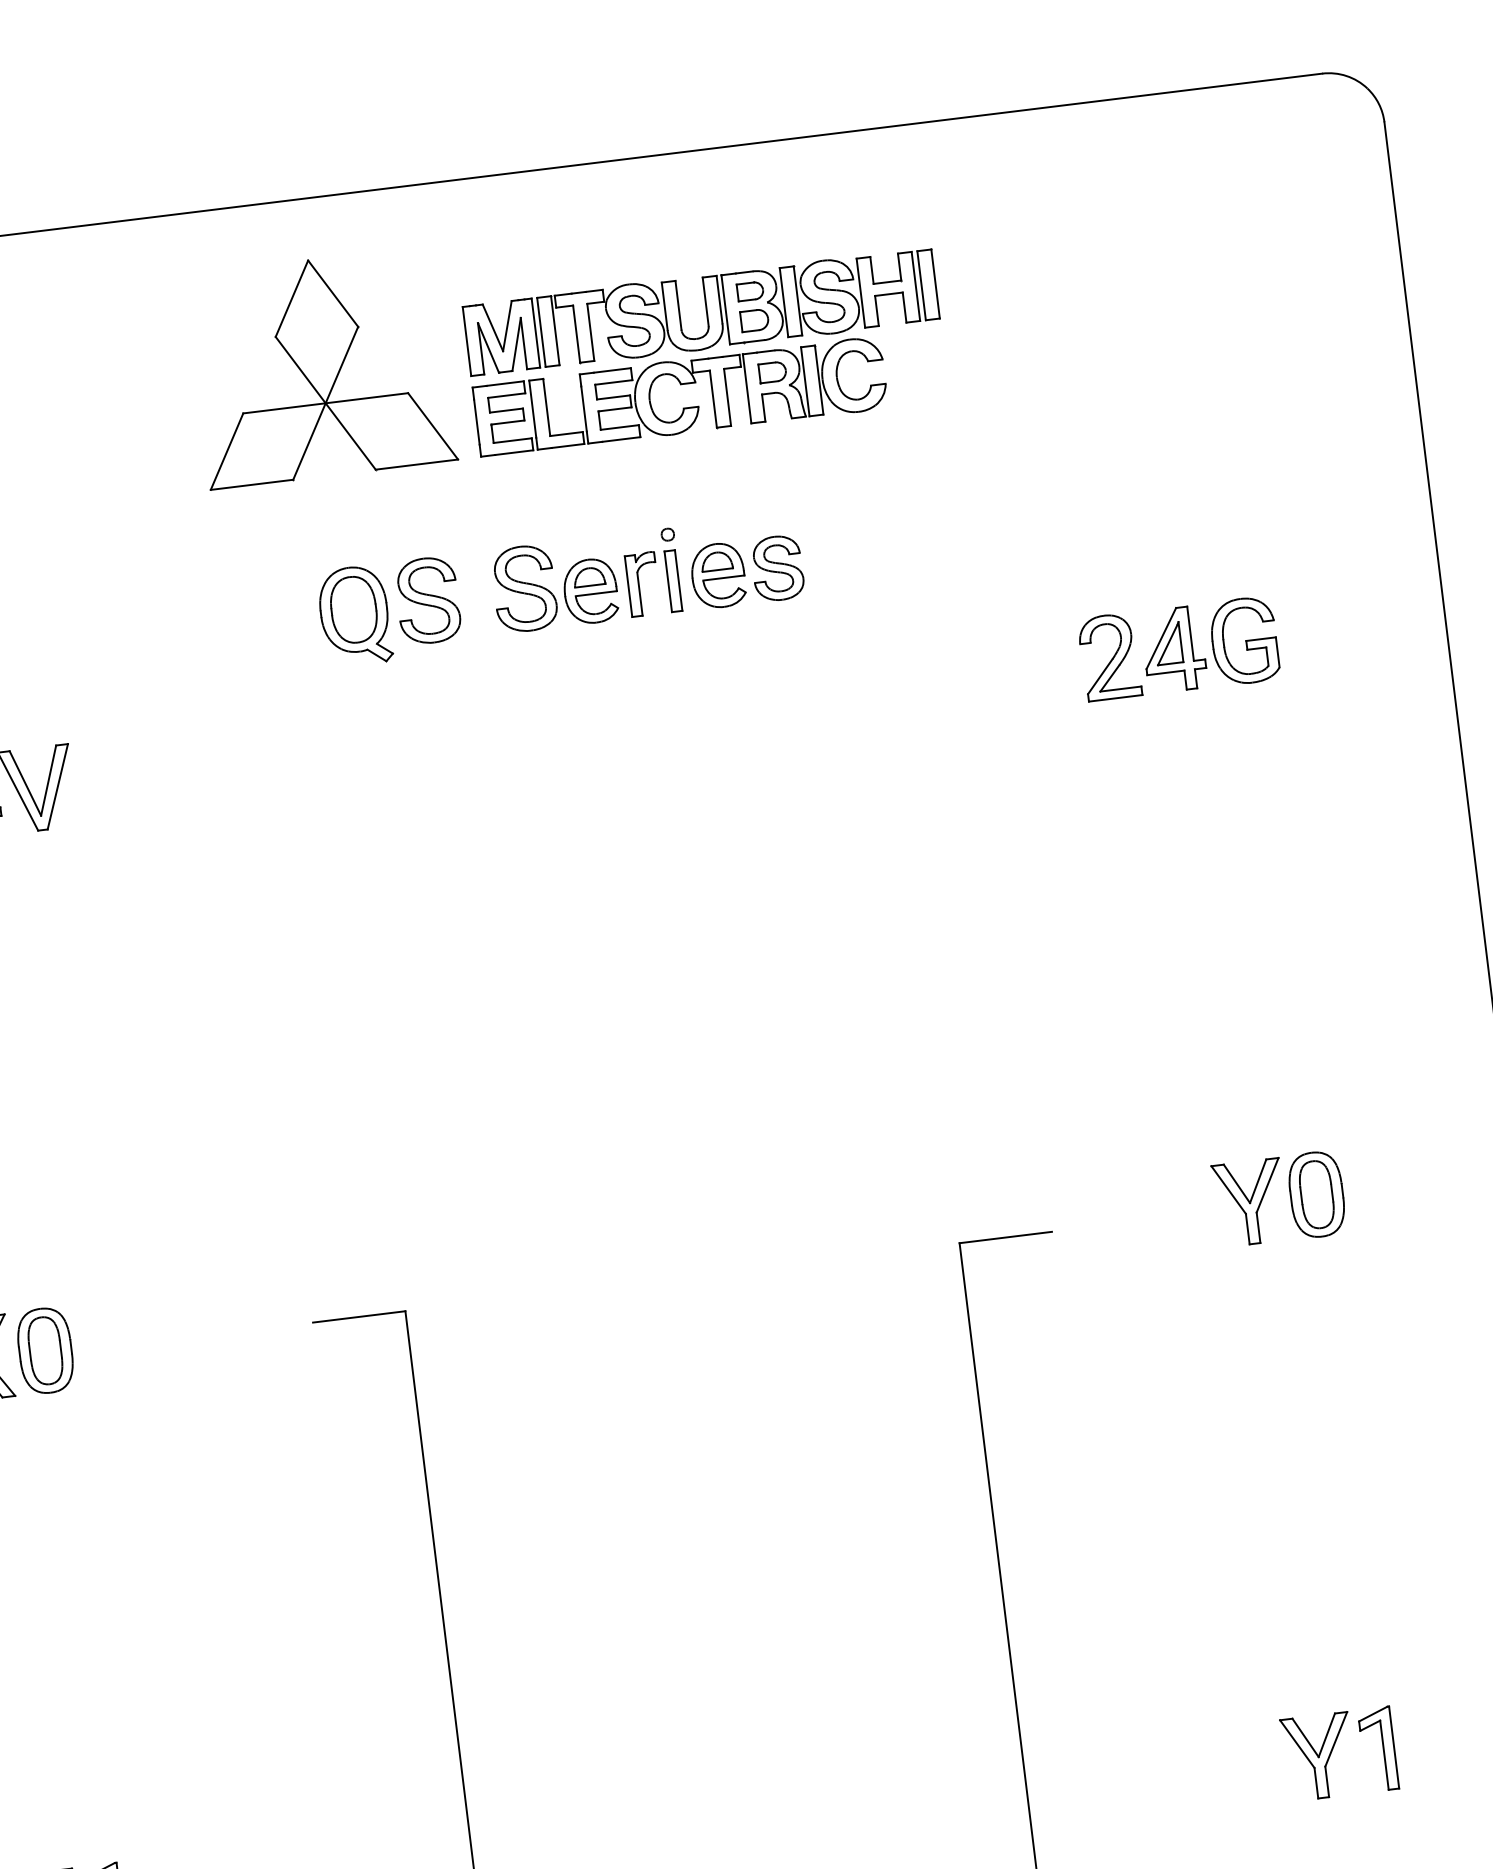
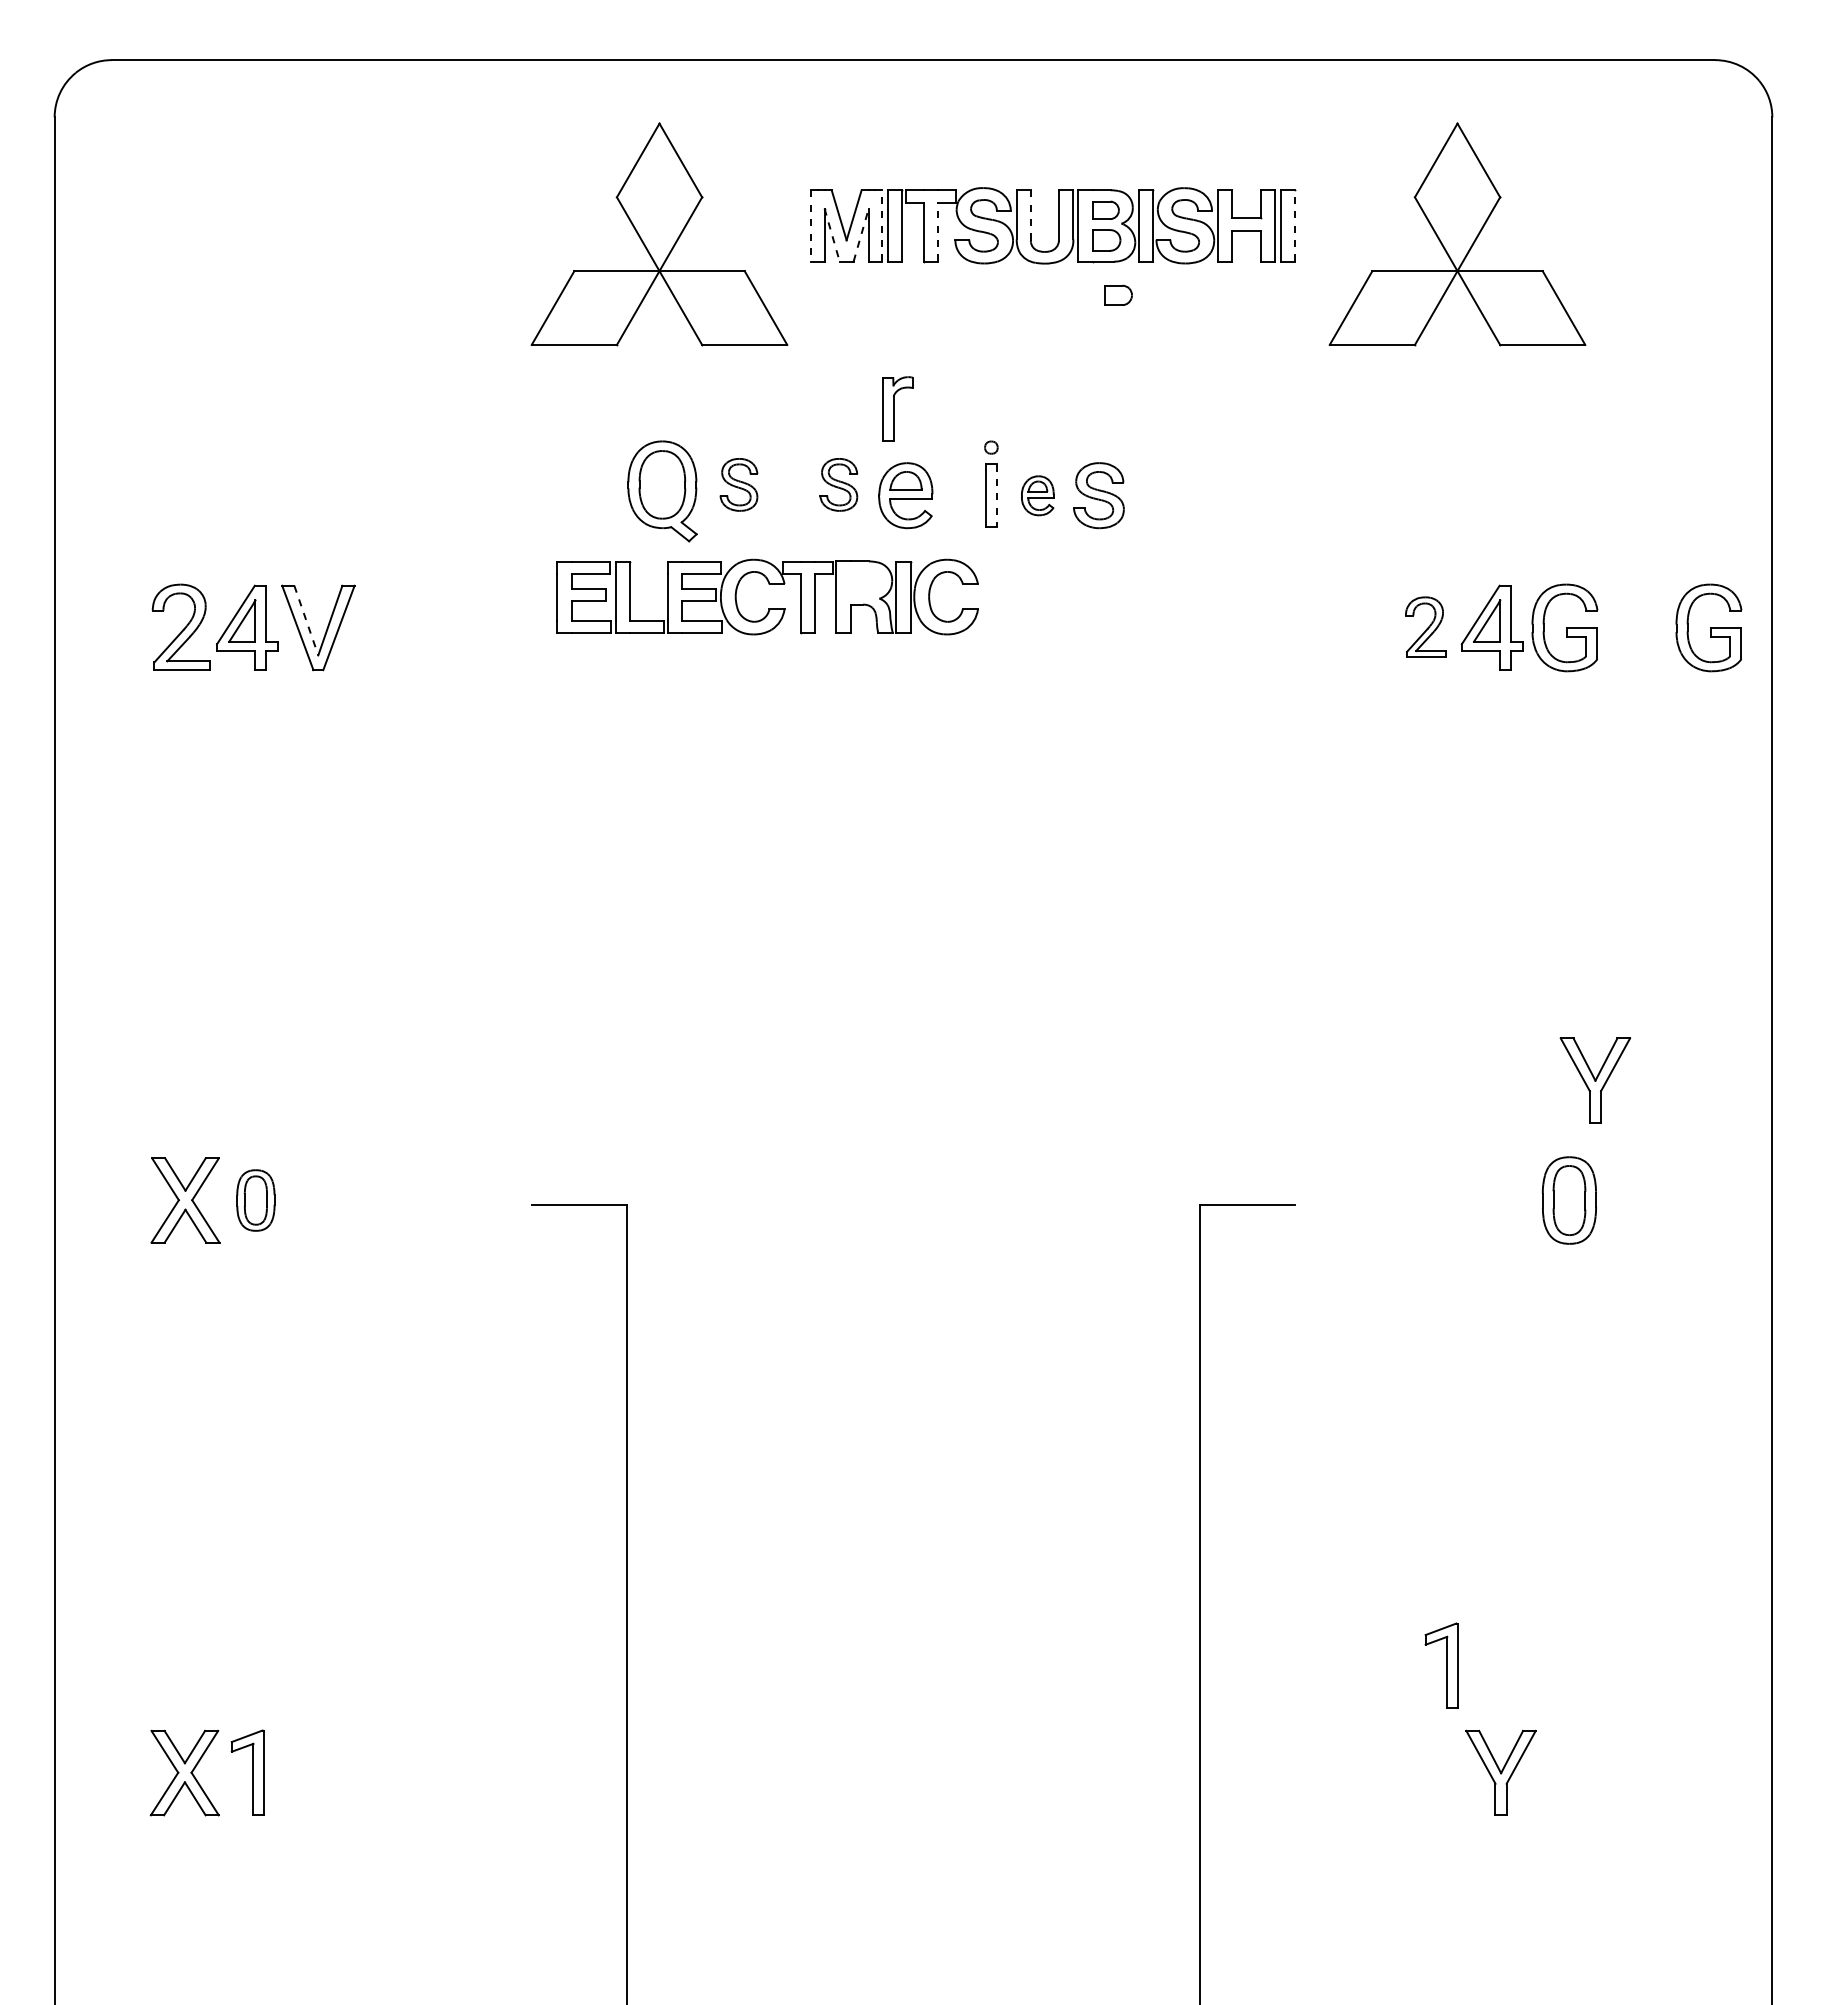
part: (1093, 273) -> (1457, 234), added
line: (935, 283) -> (1295, 225), solid -> dashed
line: (678, 304) -> (1030, 214), solid -> dashed
line: (536, 332) -> (882, 225), solid -> dashed
line: (591, 332) -> (938, 232), solid -> dashed
line: (467, 341) -> (811, 225), solid -> dashed
line: (516, 344) -> (861, 235), solid -> dashed
line: (488, 348) -> (832, 235), solid -> dashed
part: (680, 384) -> (768, 584), moved
part: (718, 575) -> (1037, 495), size x0.6
line: (678, 581) -> (996, 496), solid -> dashed
part: (642, 583) -> (897, 408), moved
part: (524, 588) -> (838, 484), size x0.6
part: (427, 600) -> (738, 484), size x0.6
part: (1383, 623) -> (1708, 627), added
part: (1109, 656) -> (1425, 626), size x0.7
line: (25, 783) -> (306, 620), solid -> dashed
part: (1250, 1202) -> (1595, 1080), moved
part: (45, 1350) -> (255, 1200), size x0.7
part: (1378, 1749) -> (1441, 1665), moved

